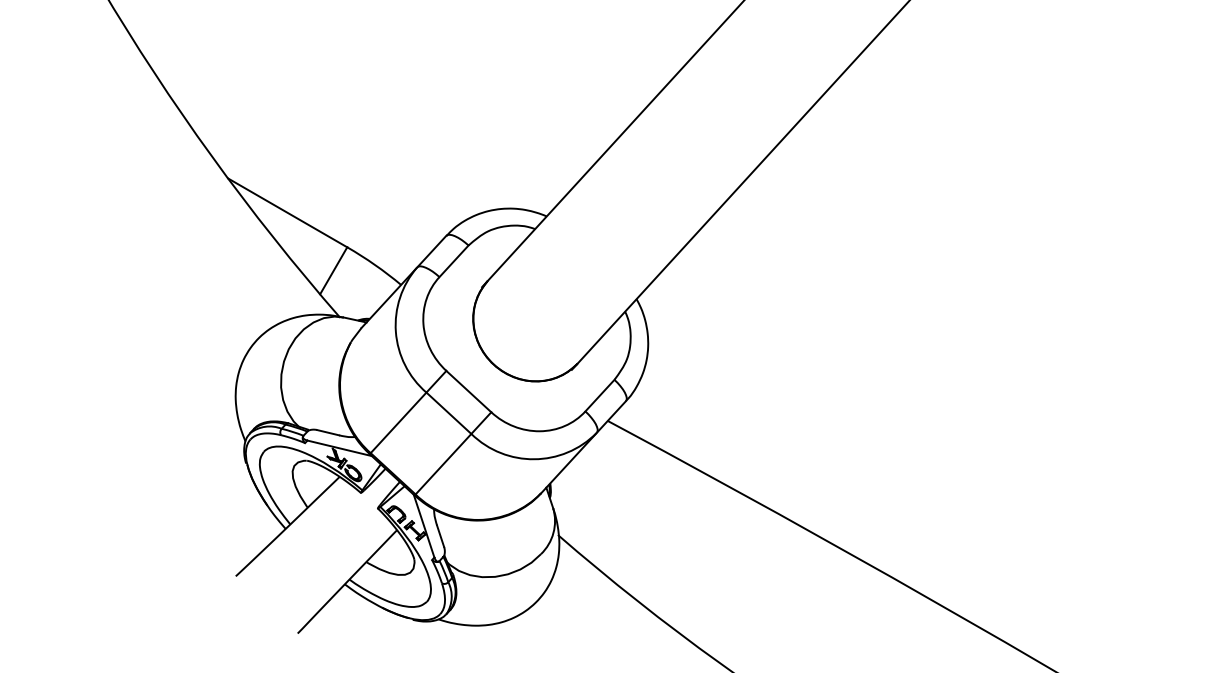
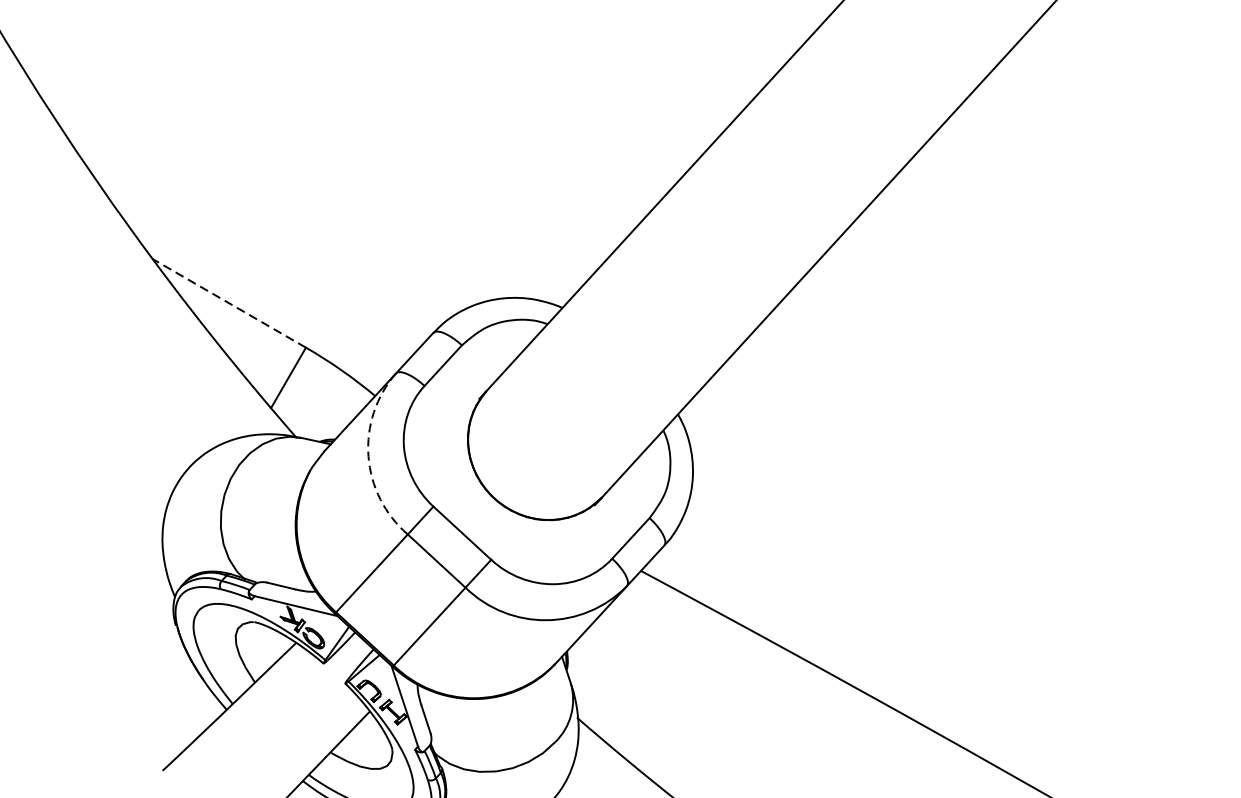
line: (287, 212) -> (229, 302), solid -> dashed
arc: (395, 331) -> (367, 455), solid -> dashed

